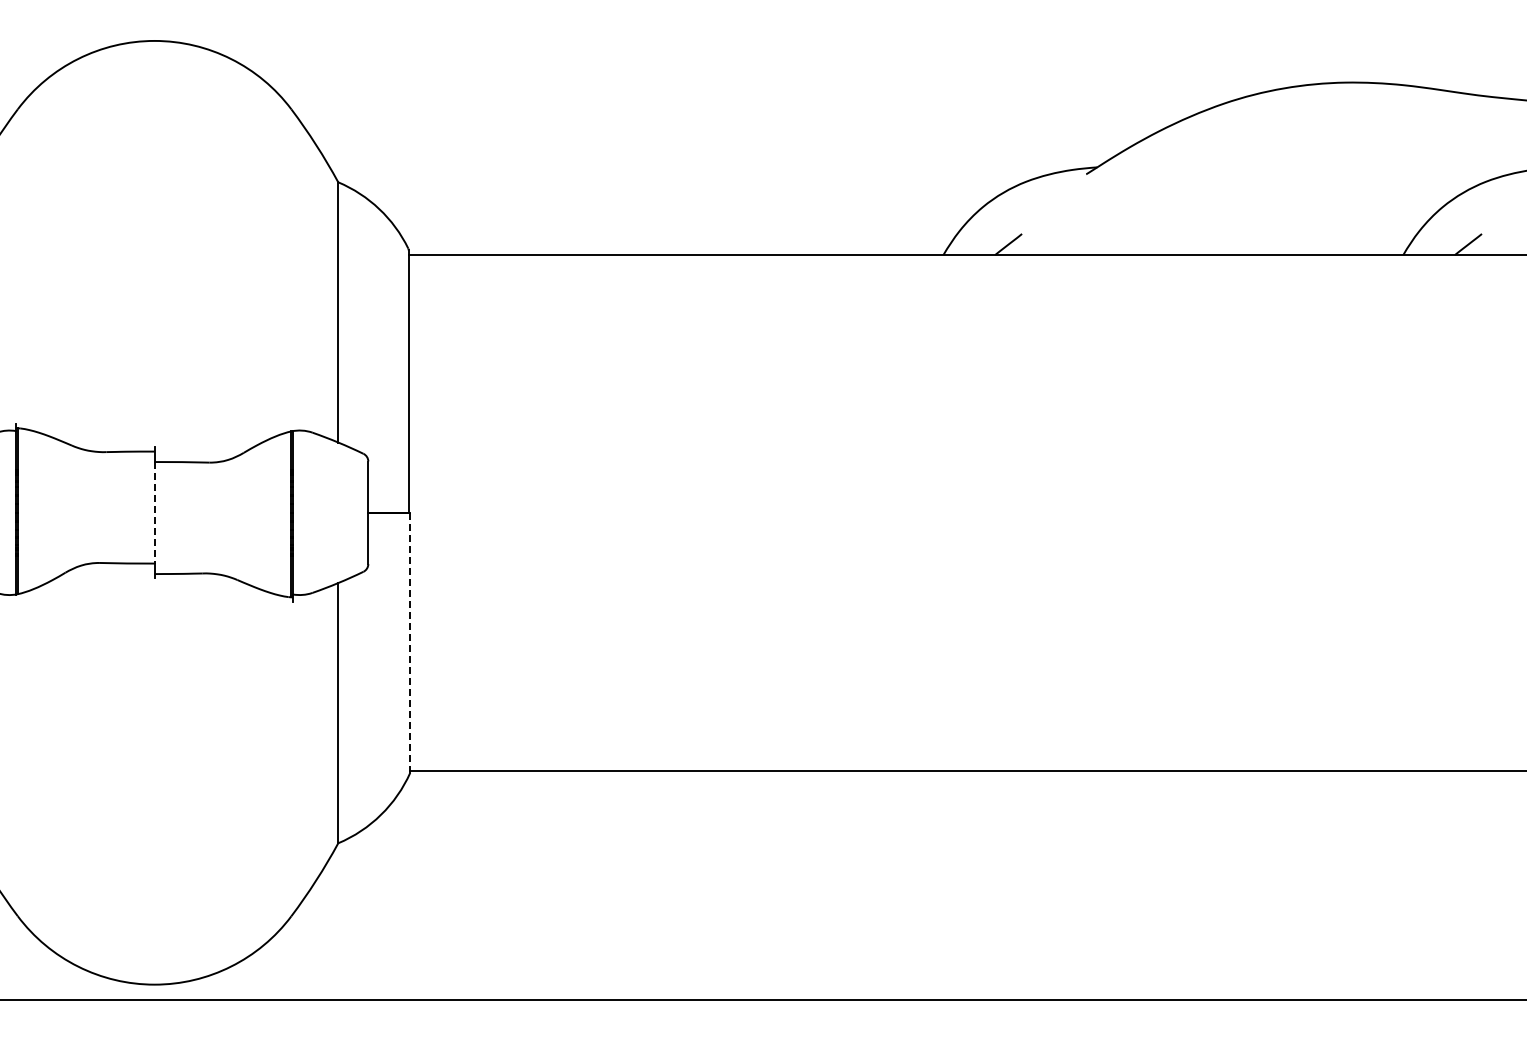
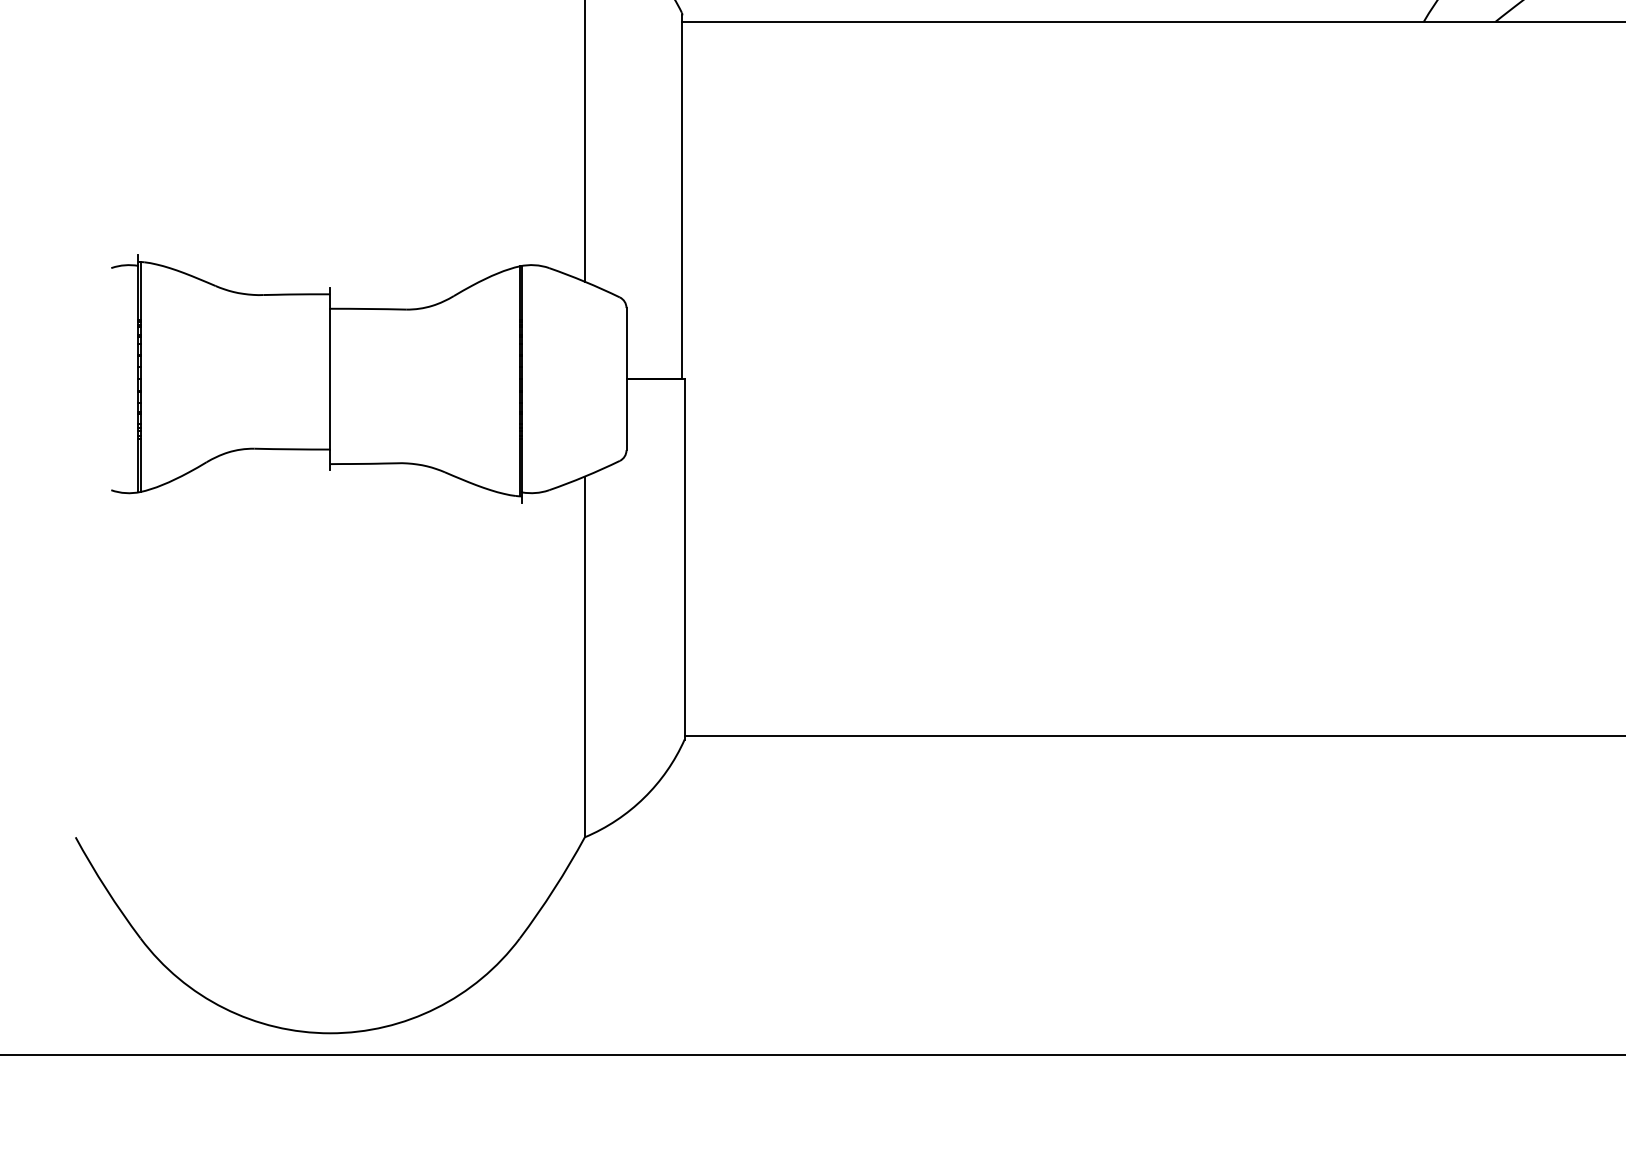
line: (154, 512) -> (330, 378), dashed -> solid
line: (410, 642) -> (684, 558), dashed -> solid

